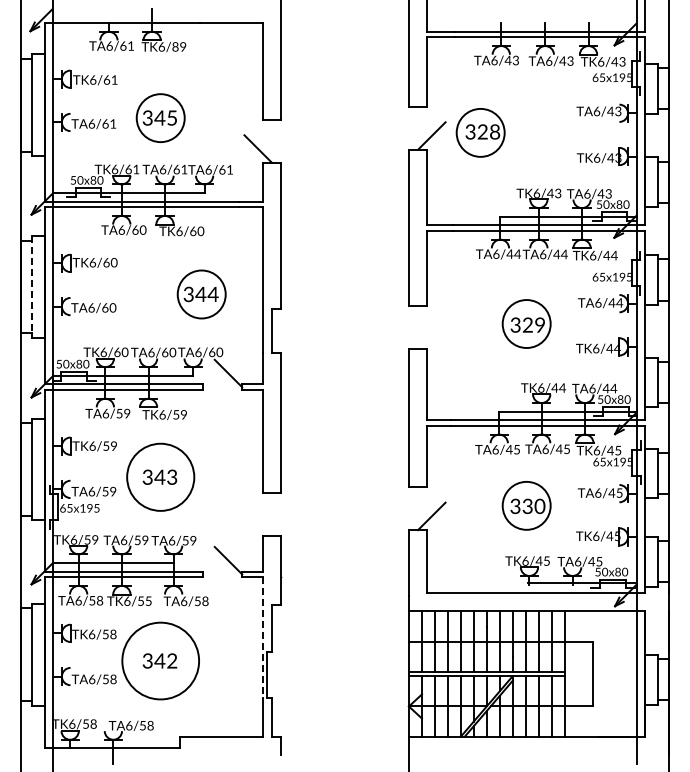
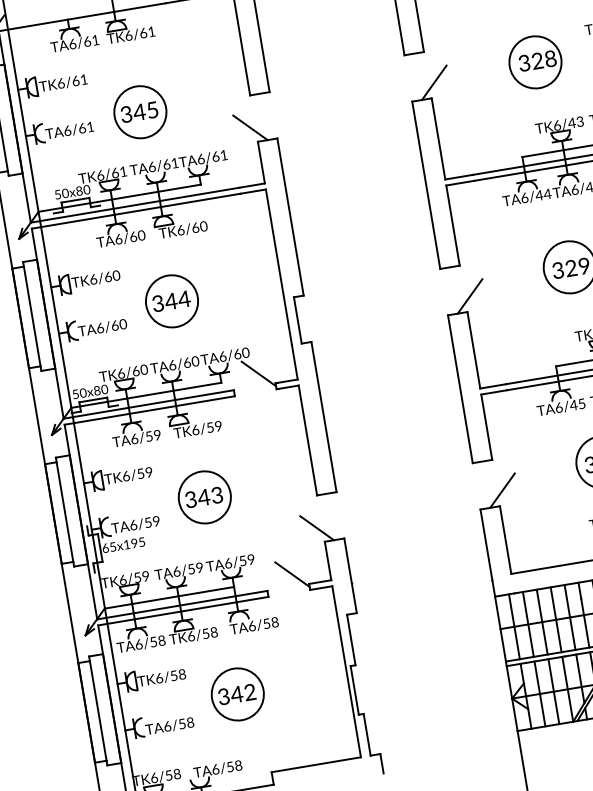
text: (179, 46) -> (147, 32), TK6/89 -> TK6/61
part: (480, 132) -> (535, 62), moved
line: (31, 284) -> (31, 313), dashed -> solid
part: (201, 294) -> (171, 301), moved
line: (431, 335) -> (469, 296), added
circle: (160, 477) -> (204, 497), size x0.71
line: (257, 521) -> (316, 527), added
text: (148, 600) -> (213, 631), TK6/55 -> TK6/58
line: (262, 638) -> (342, 652), dashed -> solid
circle: (160, 661) -> (237, 694), size x0.62

